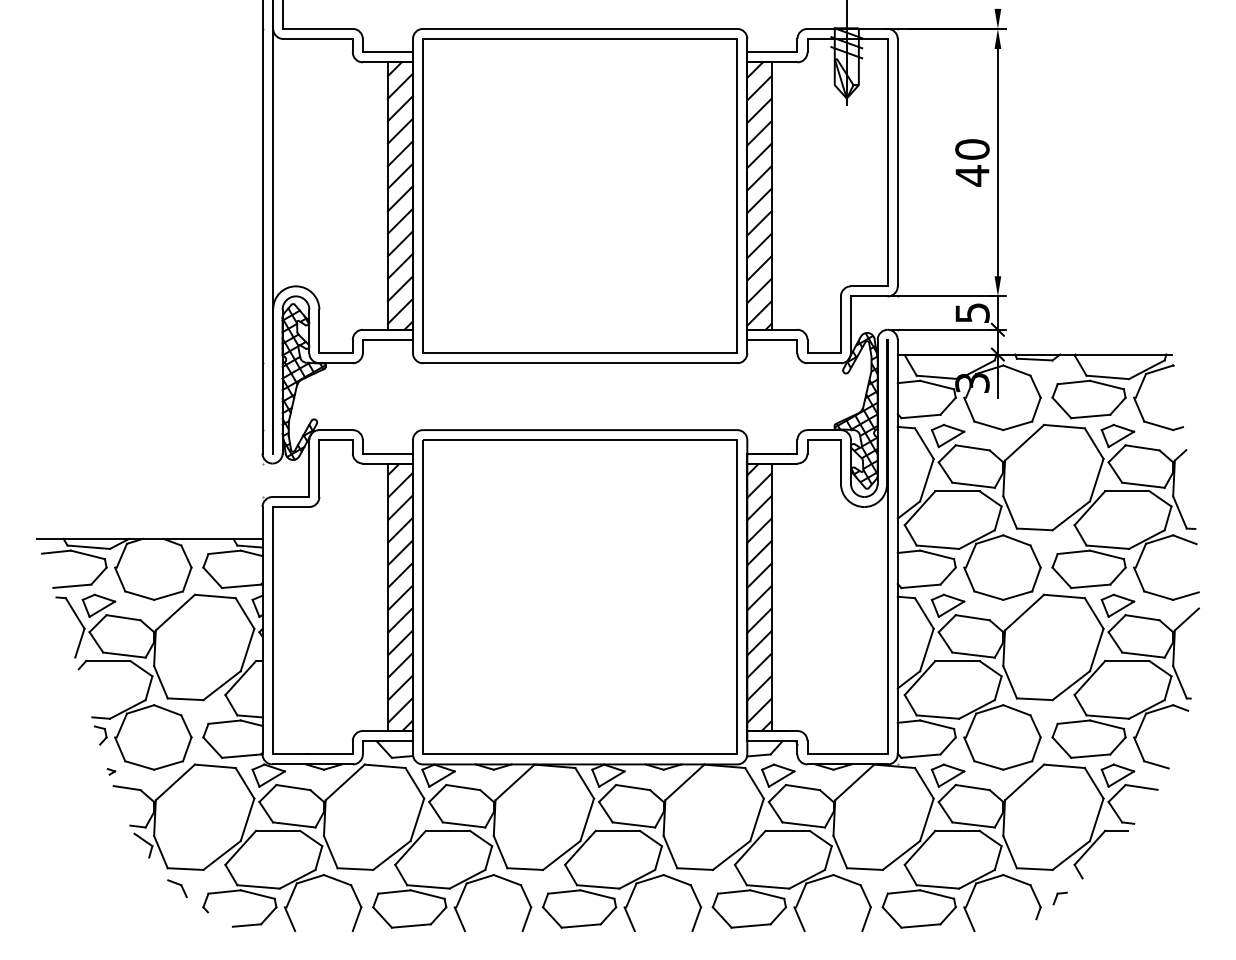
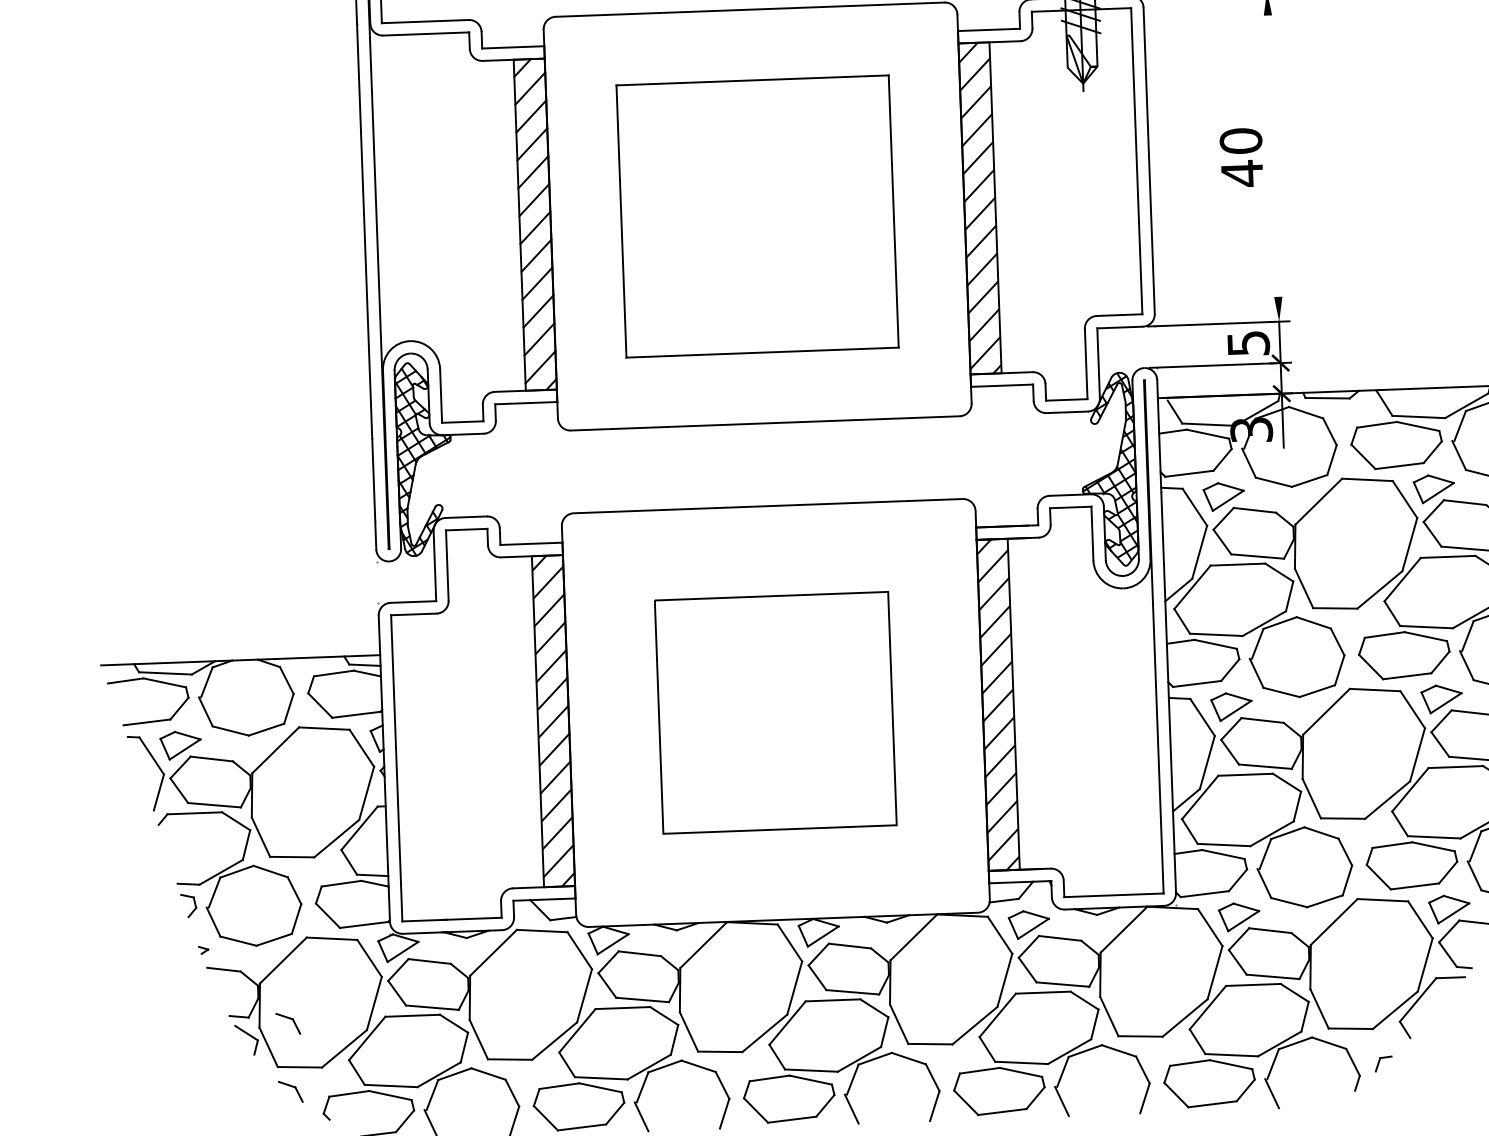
line: (997, 162) -> (1272, 156), removed
part: (579, 195) -> (756, 215), size x0.7
part: (579, 596) -> (775, 712), size x0.6
part: (177, 833) -> (288, 1023), added

